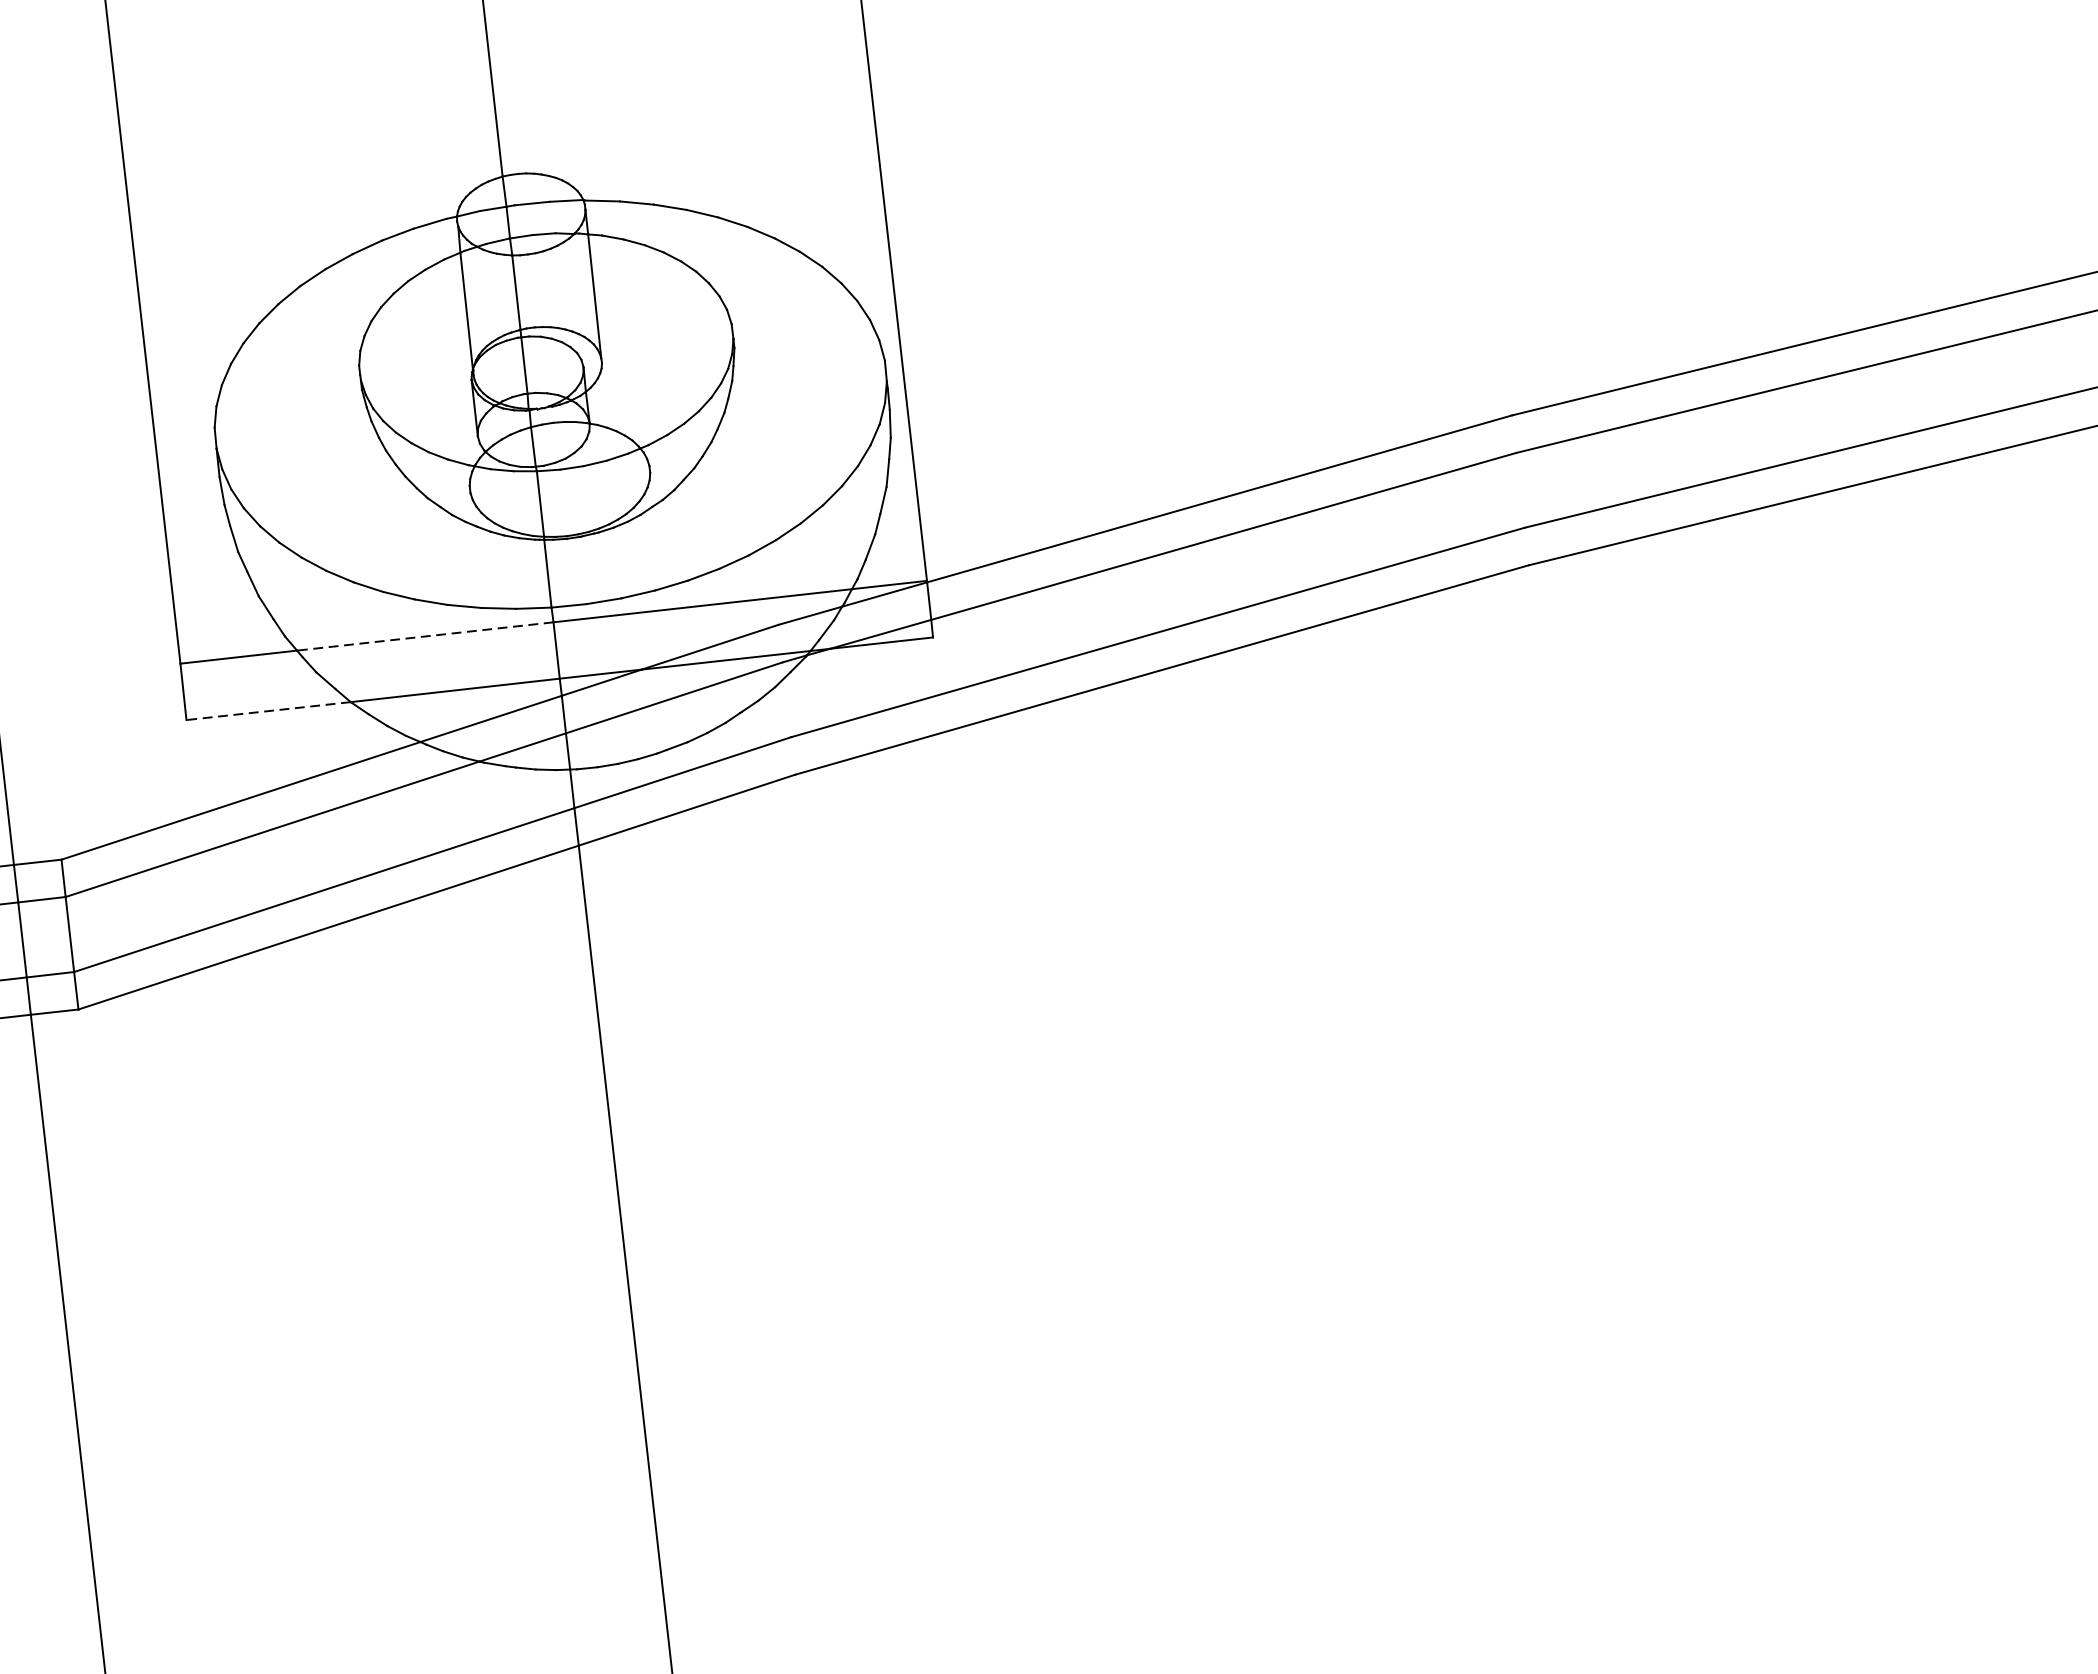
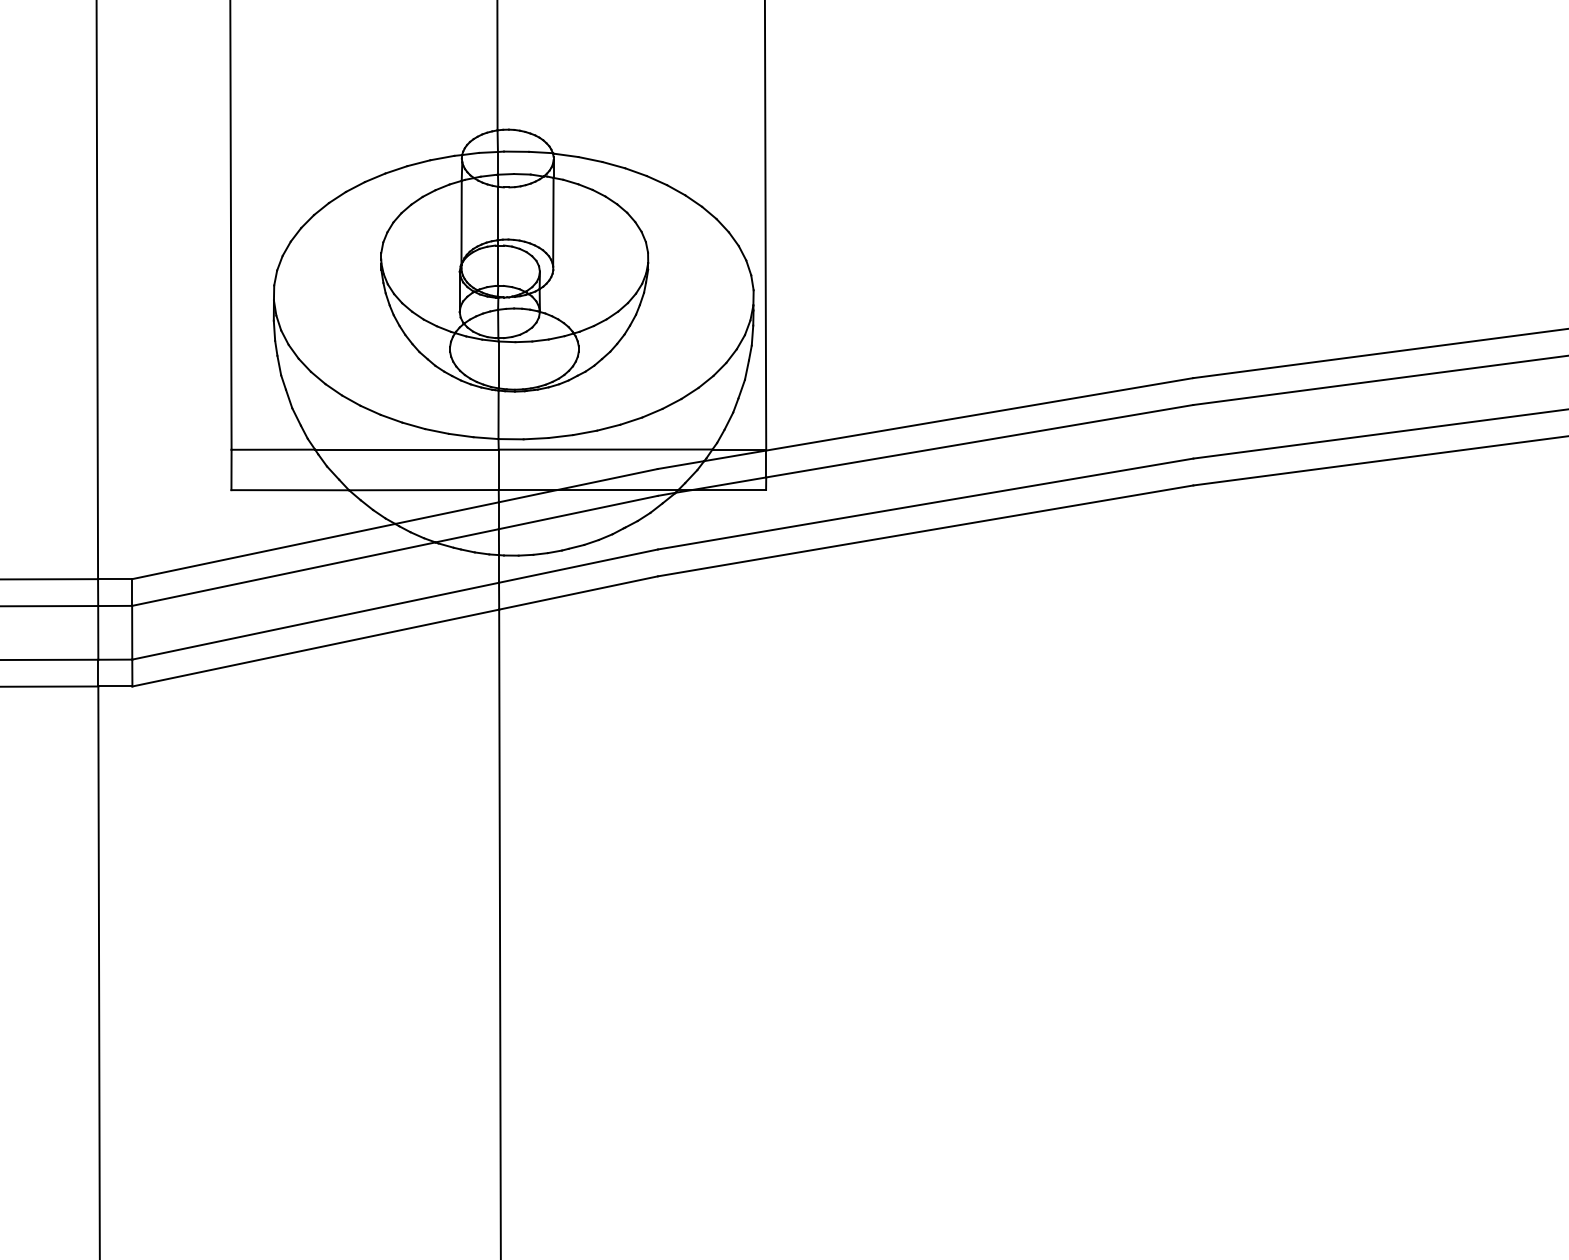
line: (424, 636) -> (406, 449), dashed -> solid
line: (269, 711) -> (290, 490), dashed -> solid

